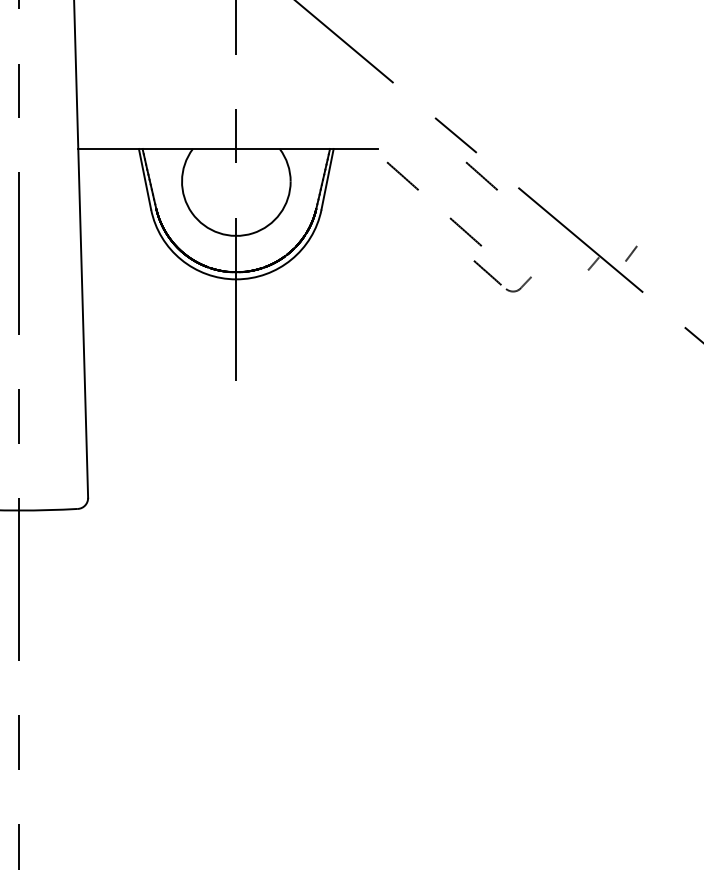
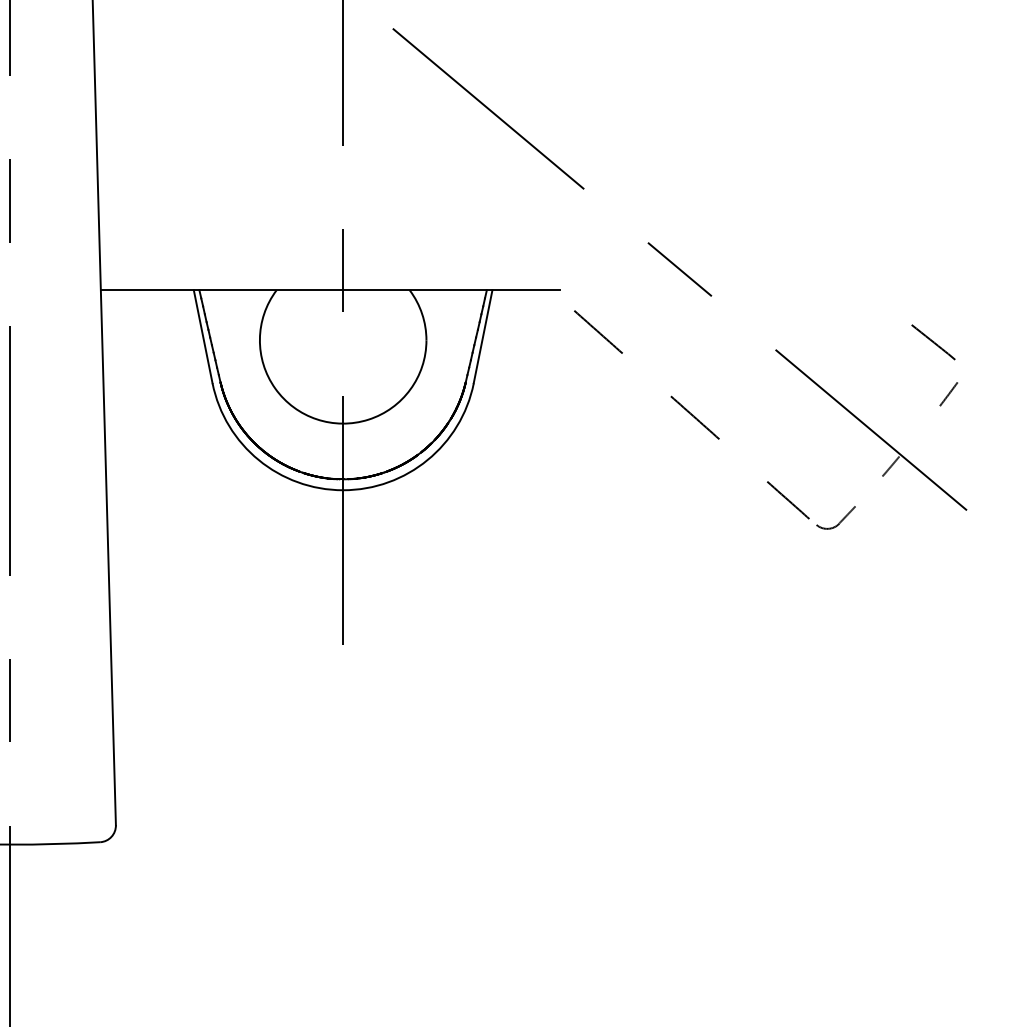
line: (481, 175) -> (719, 330), removed
line: (620, 182) -> (932, 341), added
line: (631, 253) -> (949, 393), moved
part: (497, 280) -> (803, 511), moved

